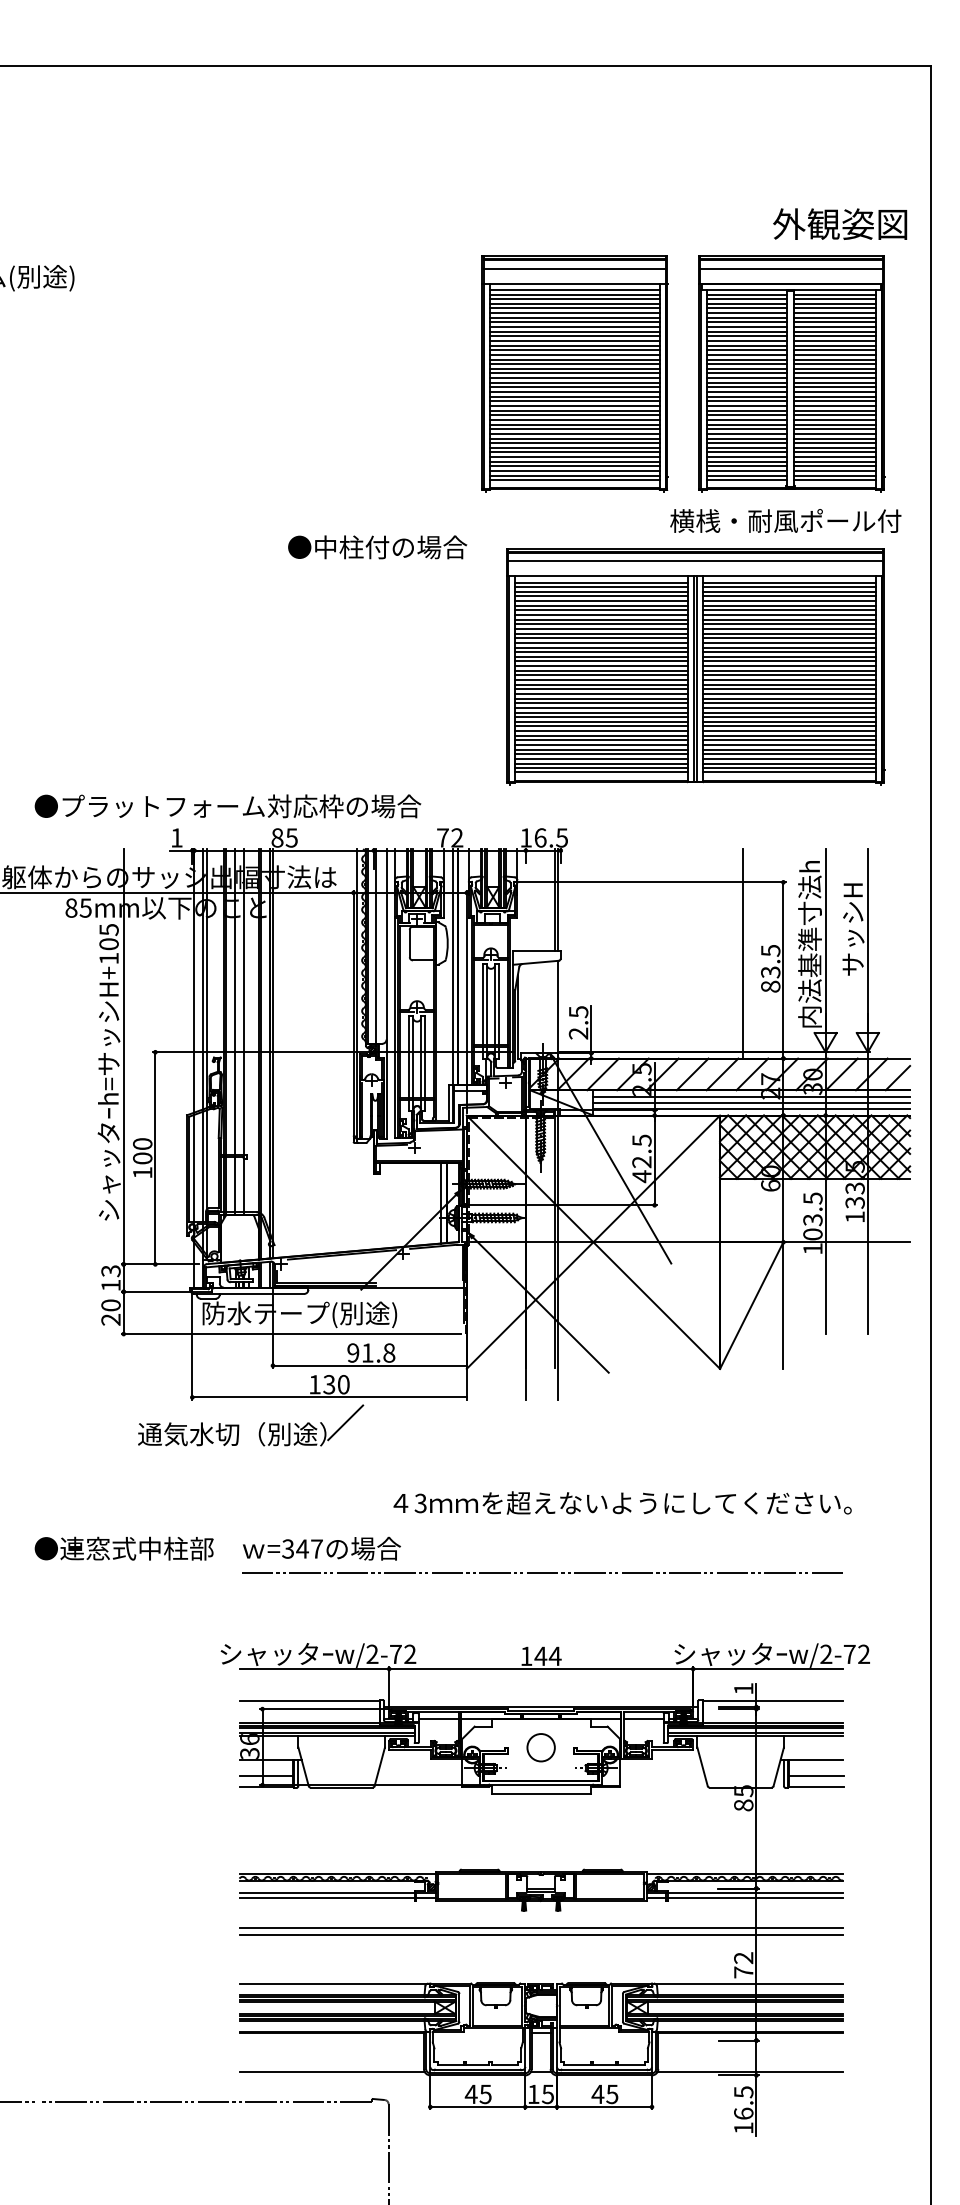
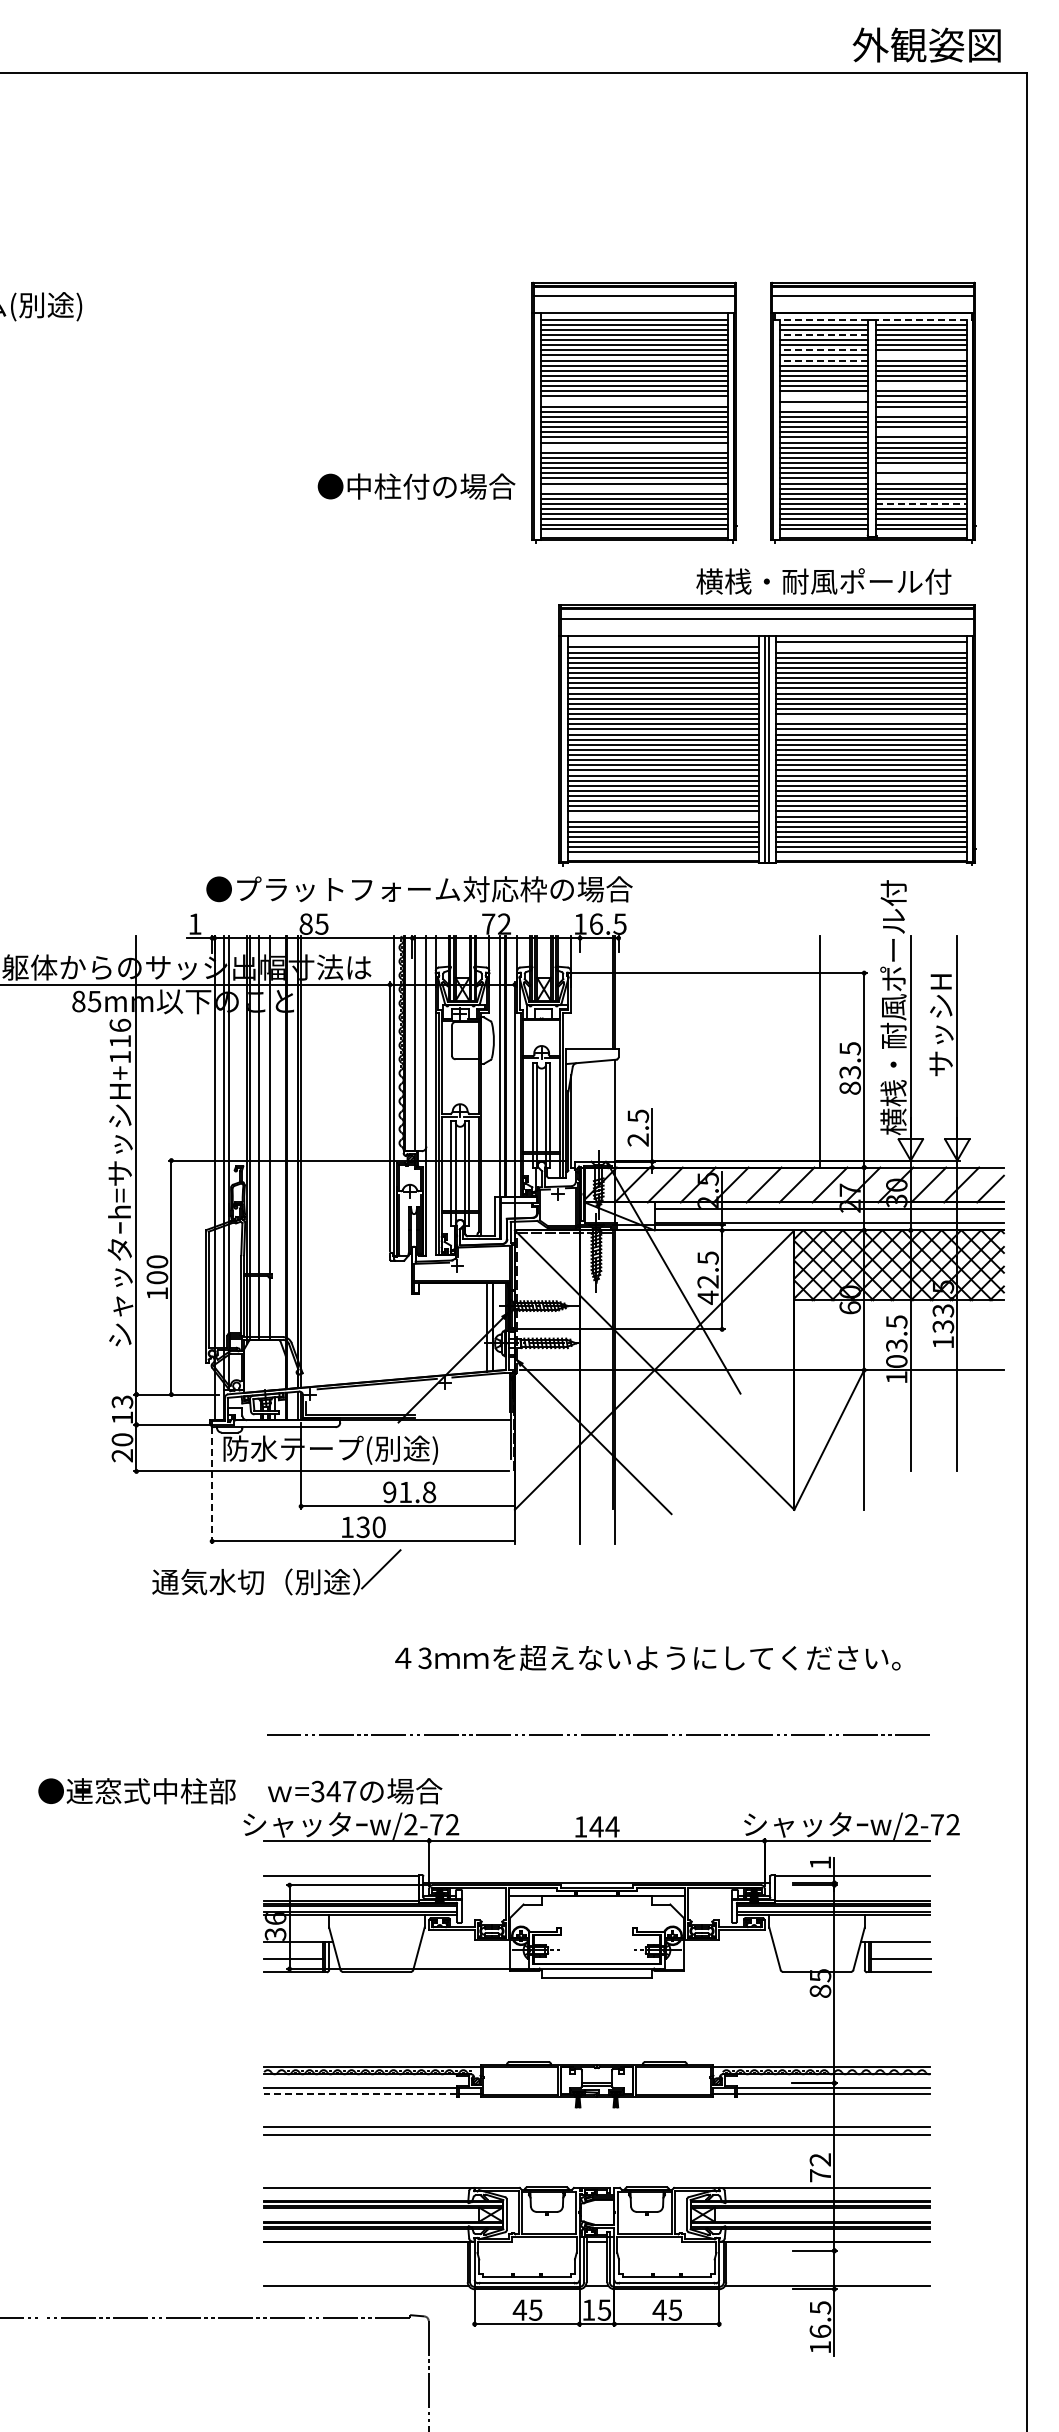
text: (839, 223) -> (926, 44), moved
line: (791, 289) -> (873, 319), solid -> dashed
line: (746, 303) -> (823, 334), solid -> dashed
line: (746, 317) -> (823, 350), solid -> dashed
line: (835, 322) -> (921, 355), removed
line: (746, 326) -> (823, 360), solid -> dashed
line: (835, 350) -> (921, 386), removed
line: (746, 359) -> (823, 396), removed
line: (574, 364) -> (633, 401), removed
line: (746, 368) -> (823, 406), removed
line: (835, 373) -> (921, 411), removed
line: (835, 392) -> (921, 432), removed
line: (574, 405) -> (633, 447), removed
line: (835, 424) -> (921, 468), removed
line: (835, 433) -> (921, 478), removed
line: (574, 443) -> (633, 488), removed
line: (835, 457) -> (921, 504), solid -> dashed
text: (785, 520) -> (823, 581), moved
text: (377, 547) -> (416, 486), moved
line: (600, 582) -> (662, 642), removed
line: (789, 587) -> (870, 647), removed
line: (789, 652) -> (870, 719), removed
line: (600, 740) -> (662, 816), removed
text: (227, 806) -> (419, 889), moved
text: (809, 913) -> (893, 1007), 内法基準寸法h -> 横桟・耐風ポール付
text: (109, 936) -> (120, 1032), H+105 -> H+116
line: (751, 1102) -> (828, 1216), removed
line: (192, 1346) -> (212, 1485), solid -> dashed
text: (622, 1502) -> (647, 1657), moved
text: (218, 1548) -> (240, 1791), moved
line: (438, 1718) -> (483, 1895), removed
line: (644, 1718) -> (710, 1895), removed
circle: (540, 1747) -> (596, 1927), removed
line: (326, 1898) -> (360, 2094), solid -> dashed

